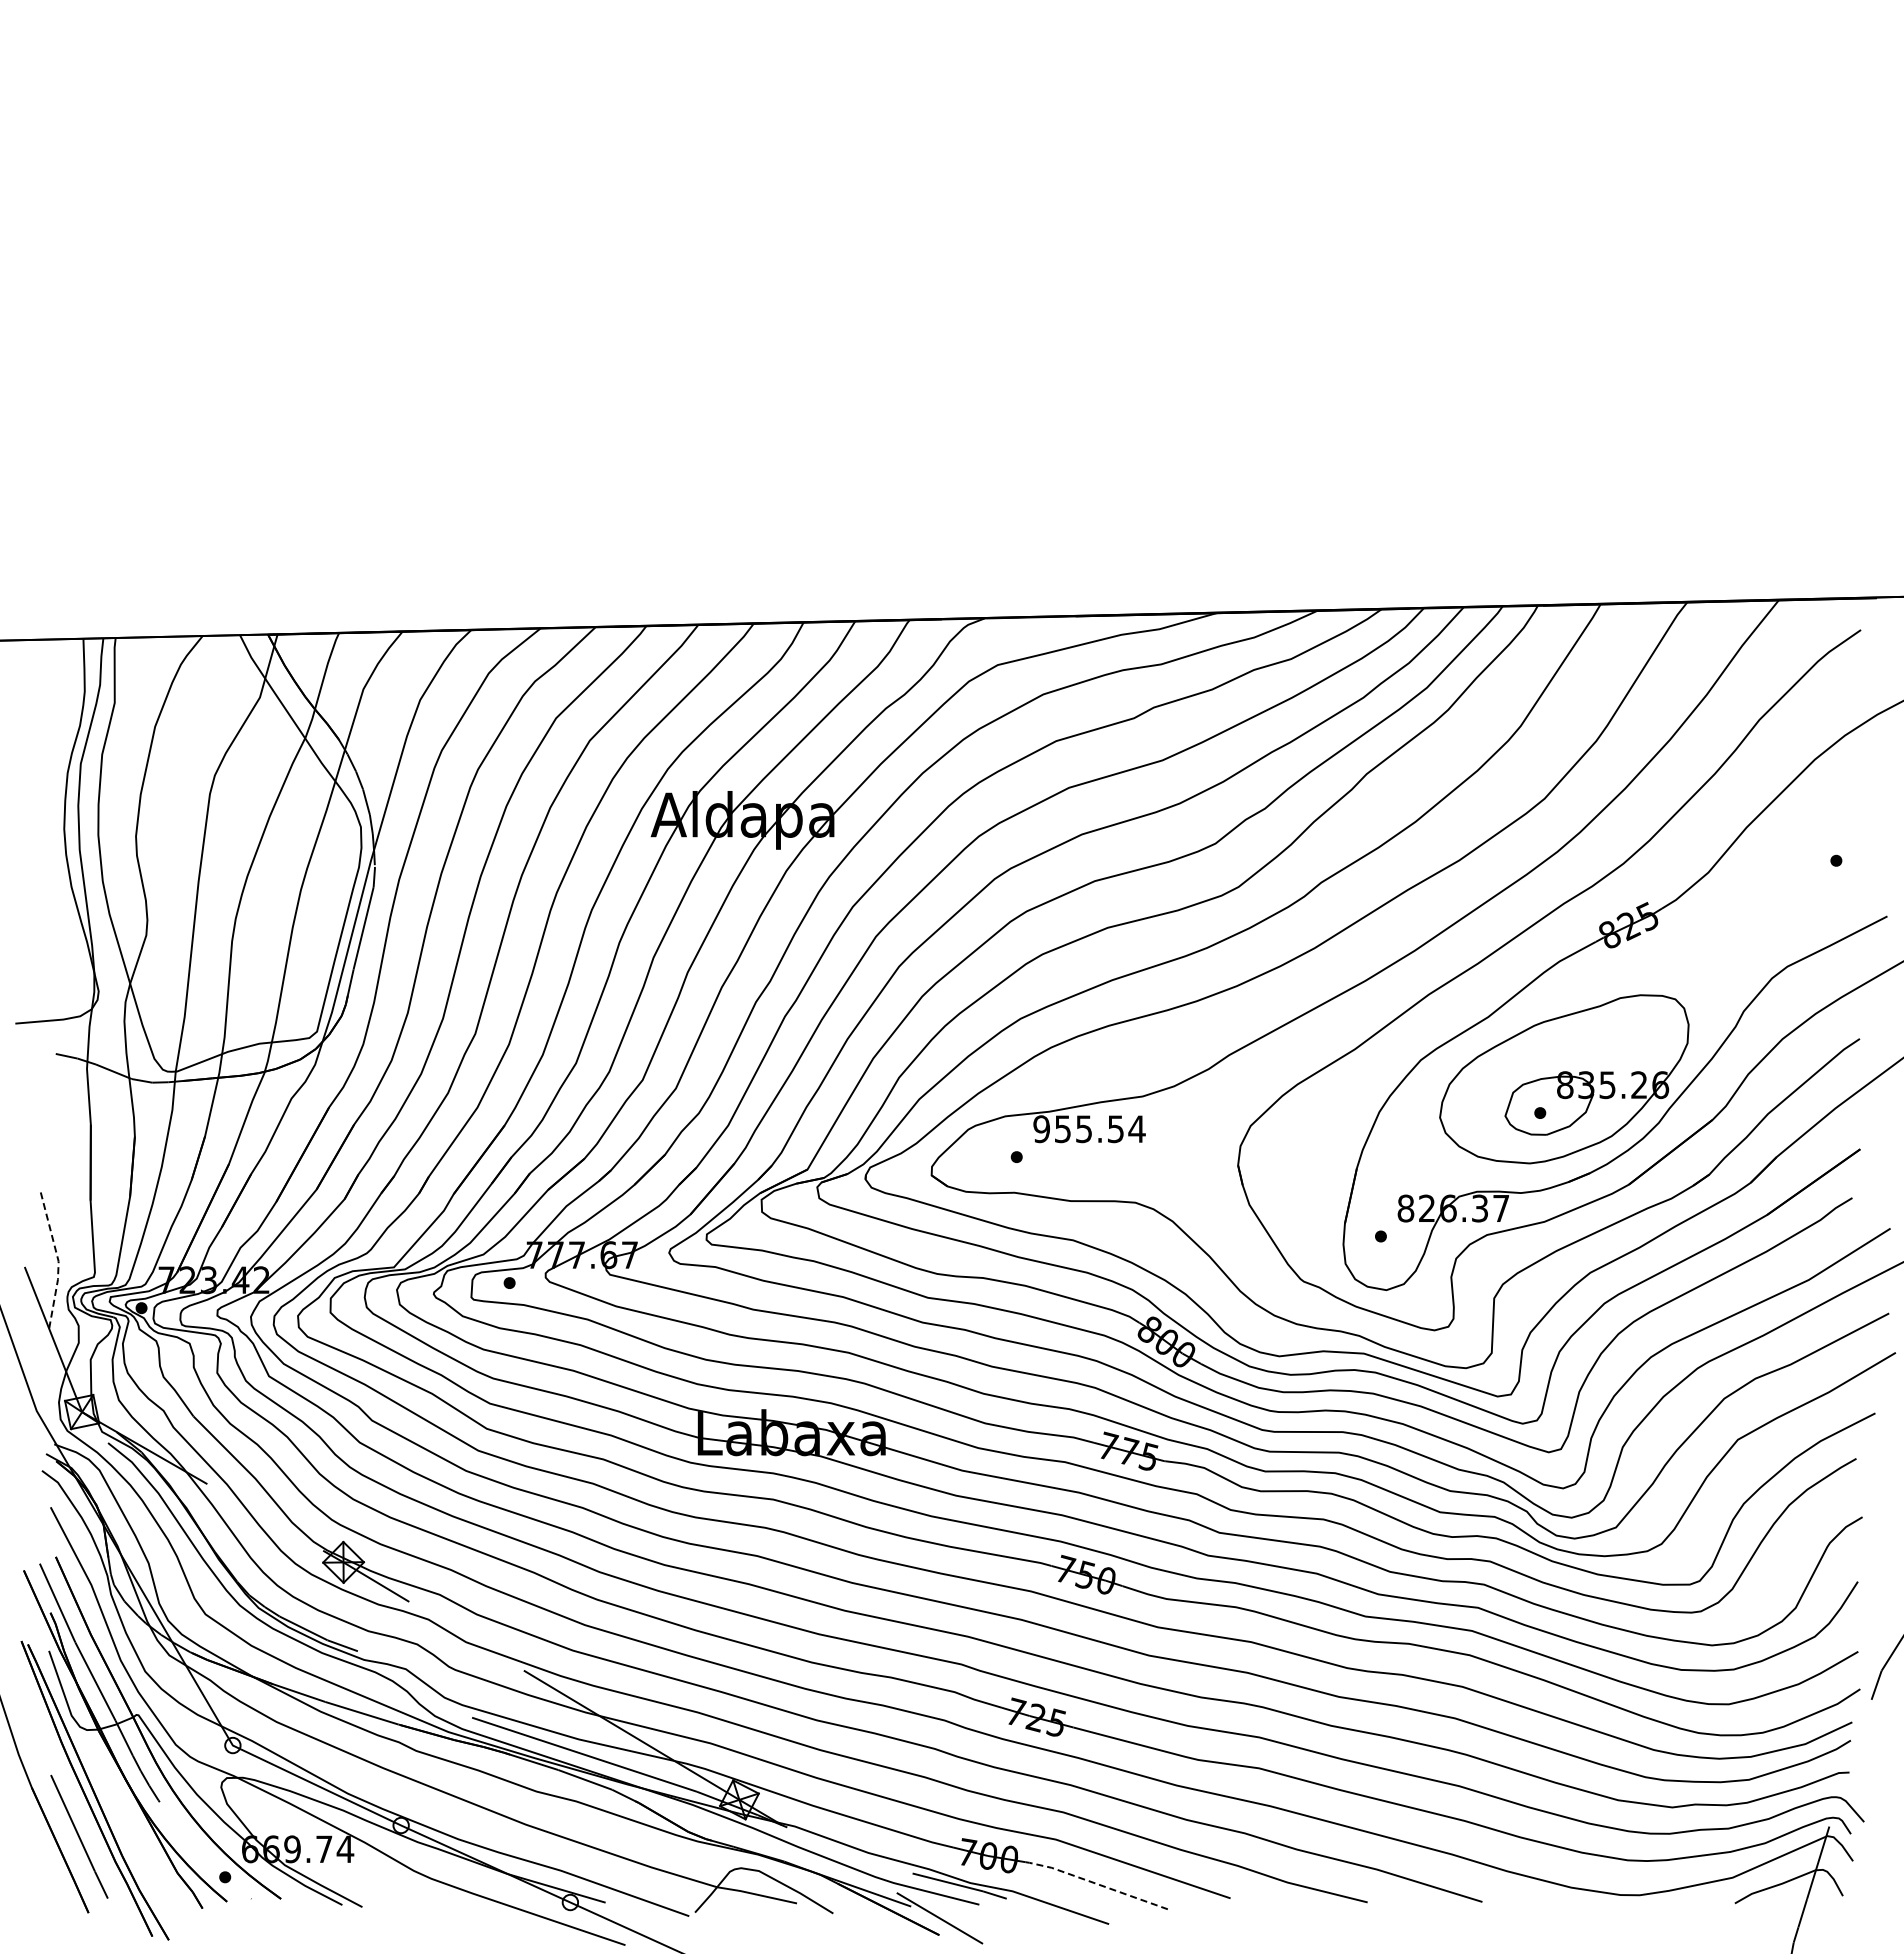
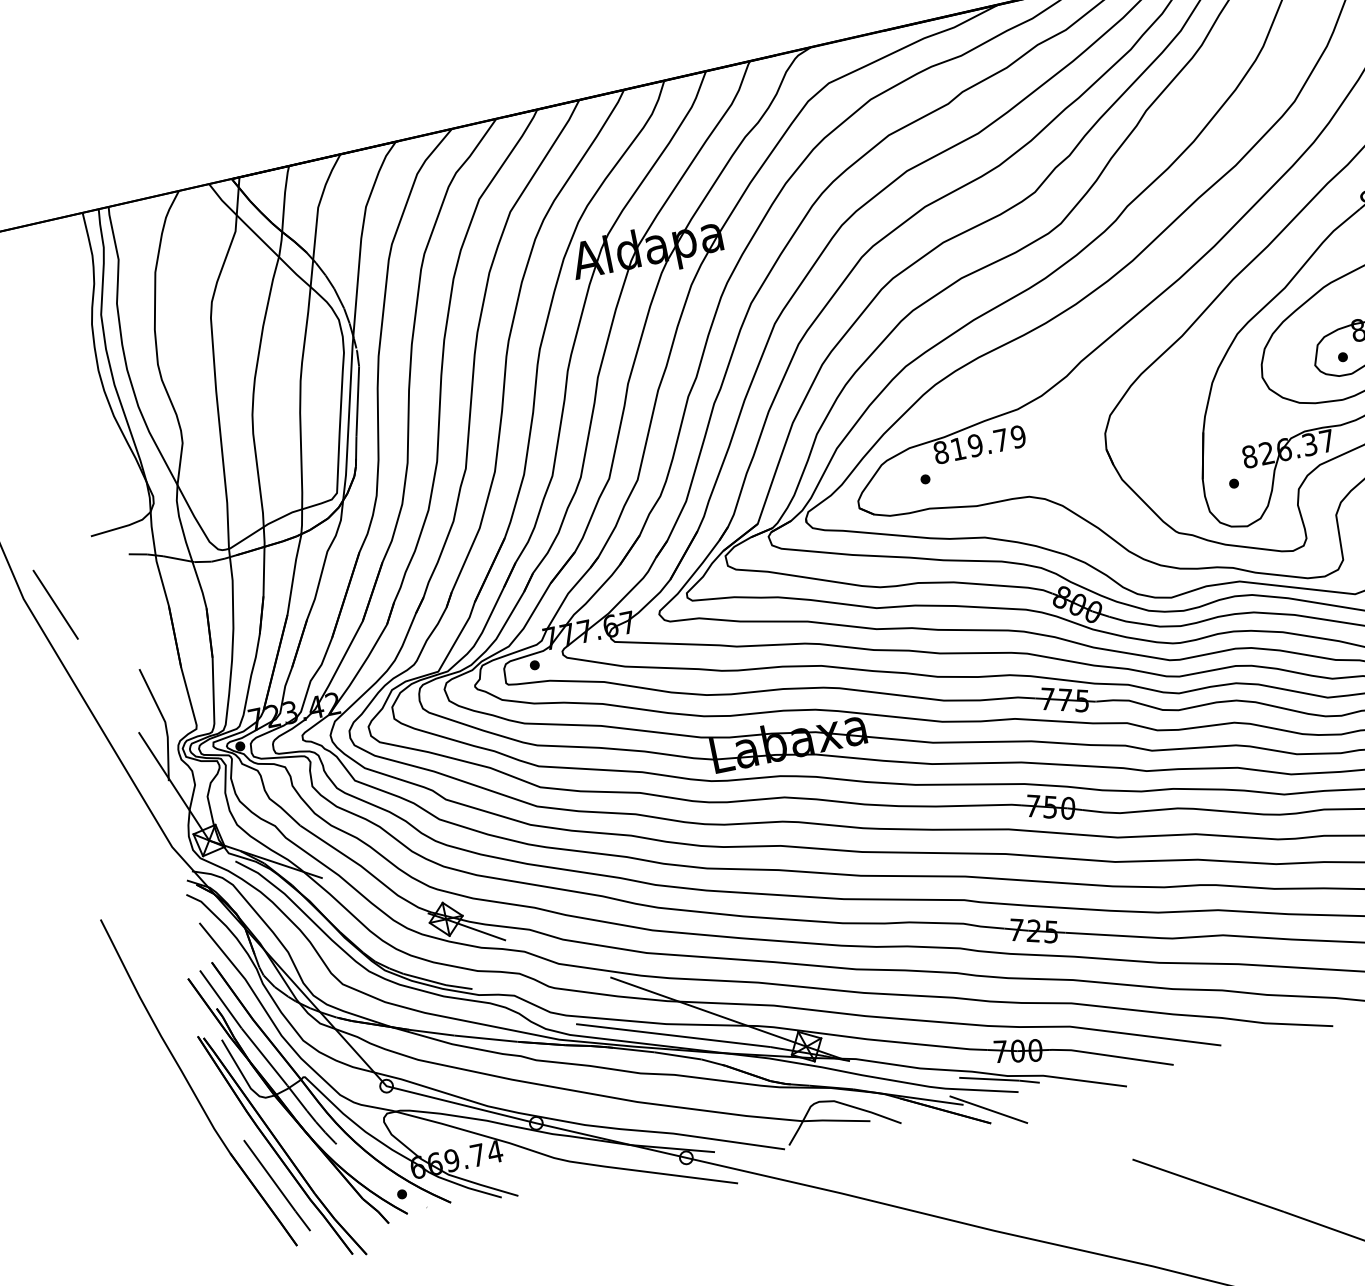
text: (1089, 1129) -> (979, 444), 955.54 -> 819.79
line: (58, 1262) -> (165, 723), dashed -> solid
line: (1096, 1883) -> (1110, 1055), dashed -> solid

